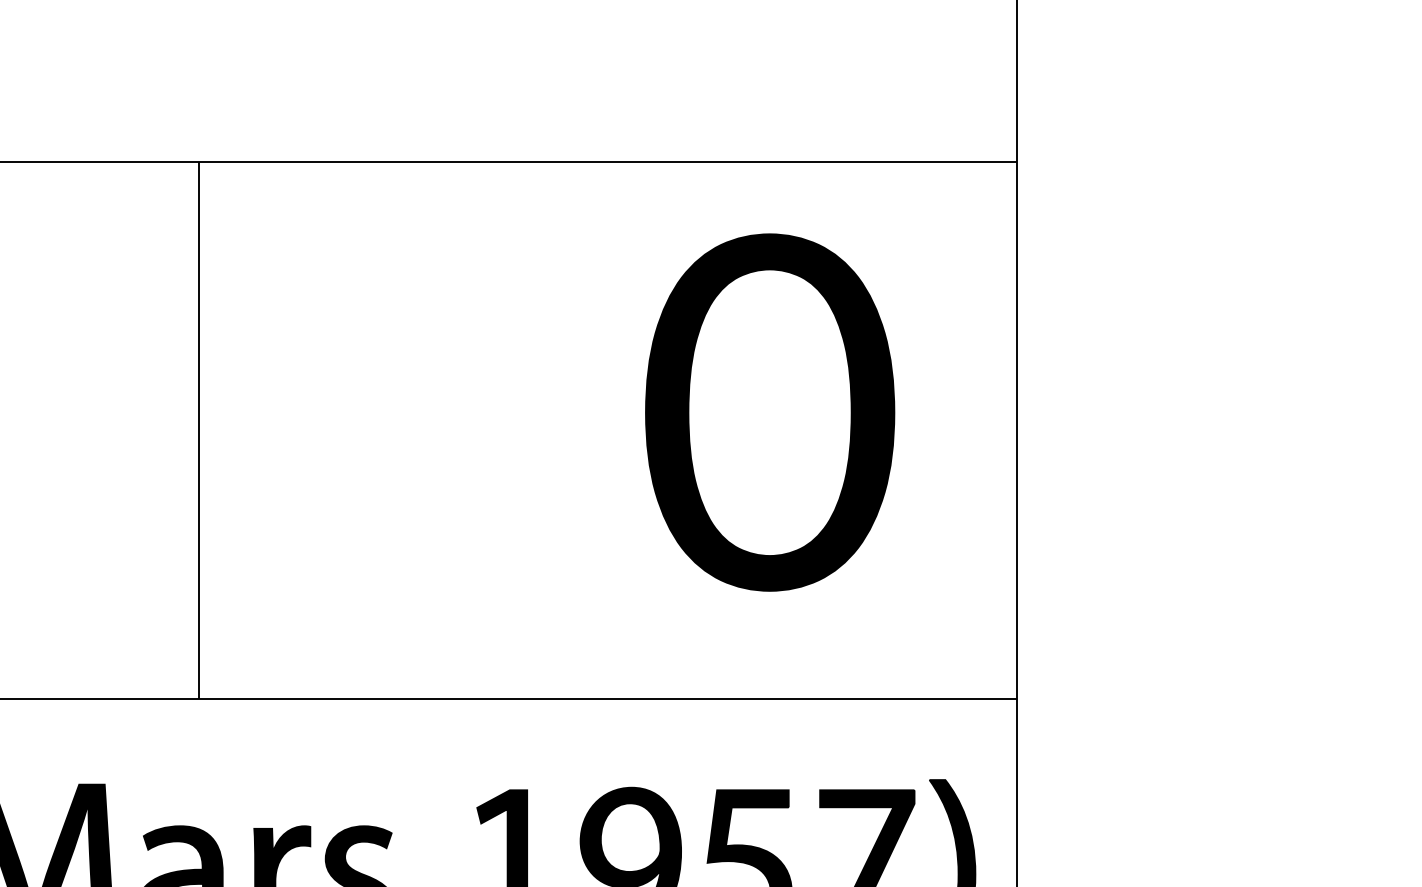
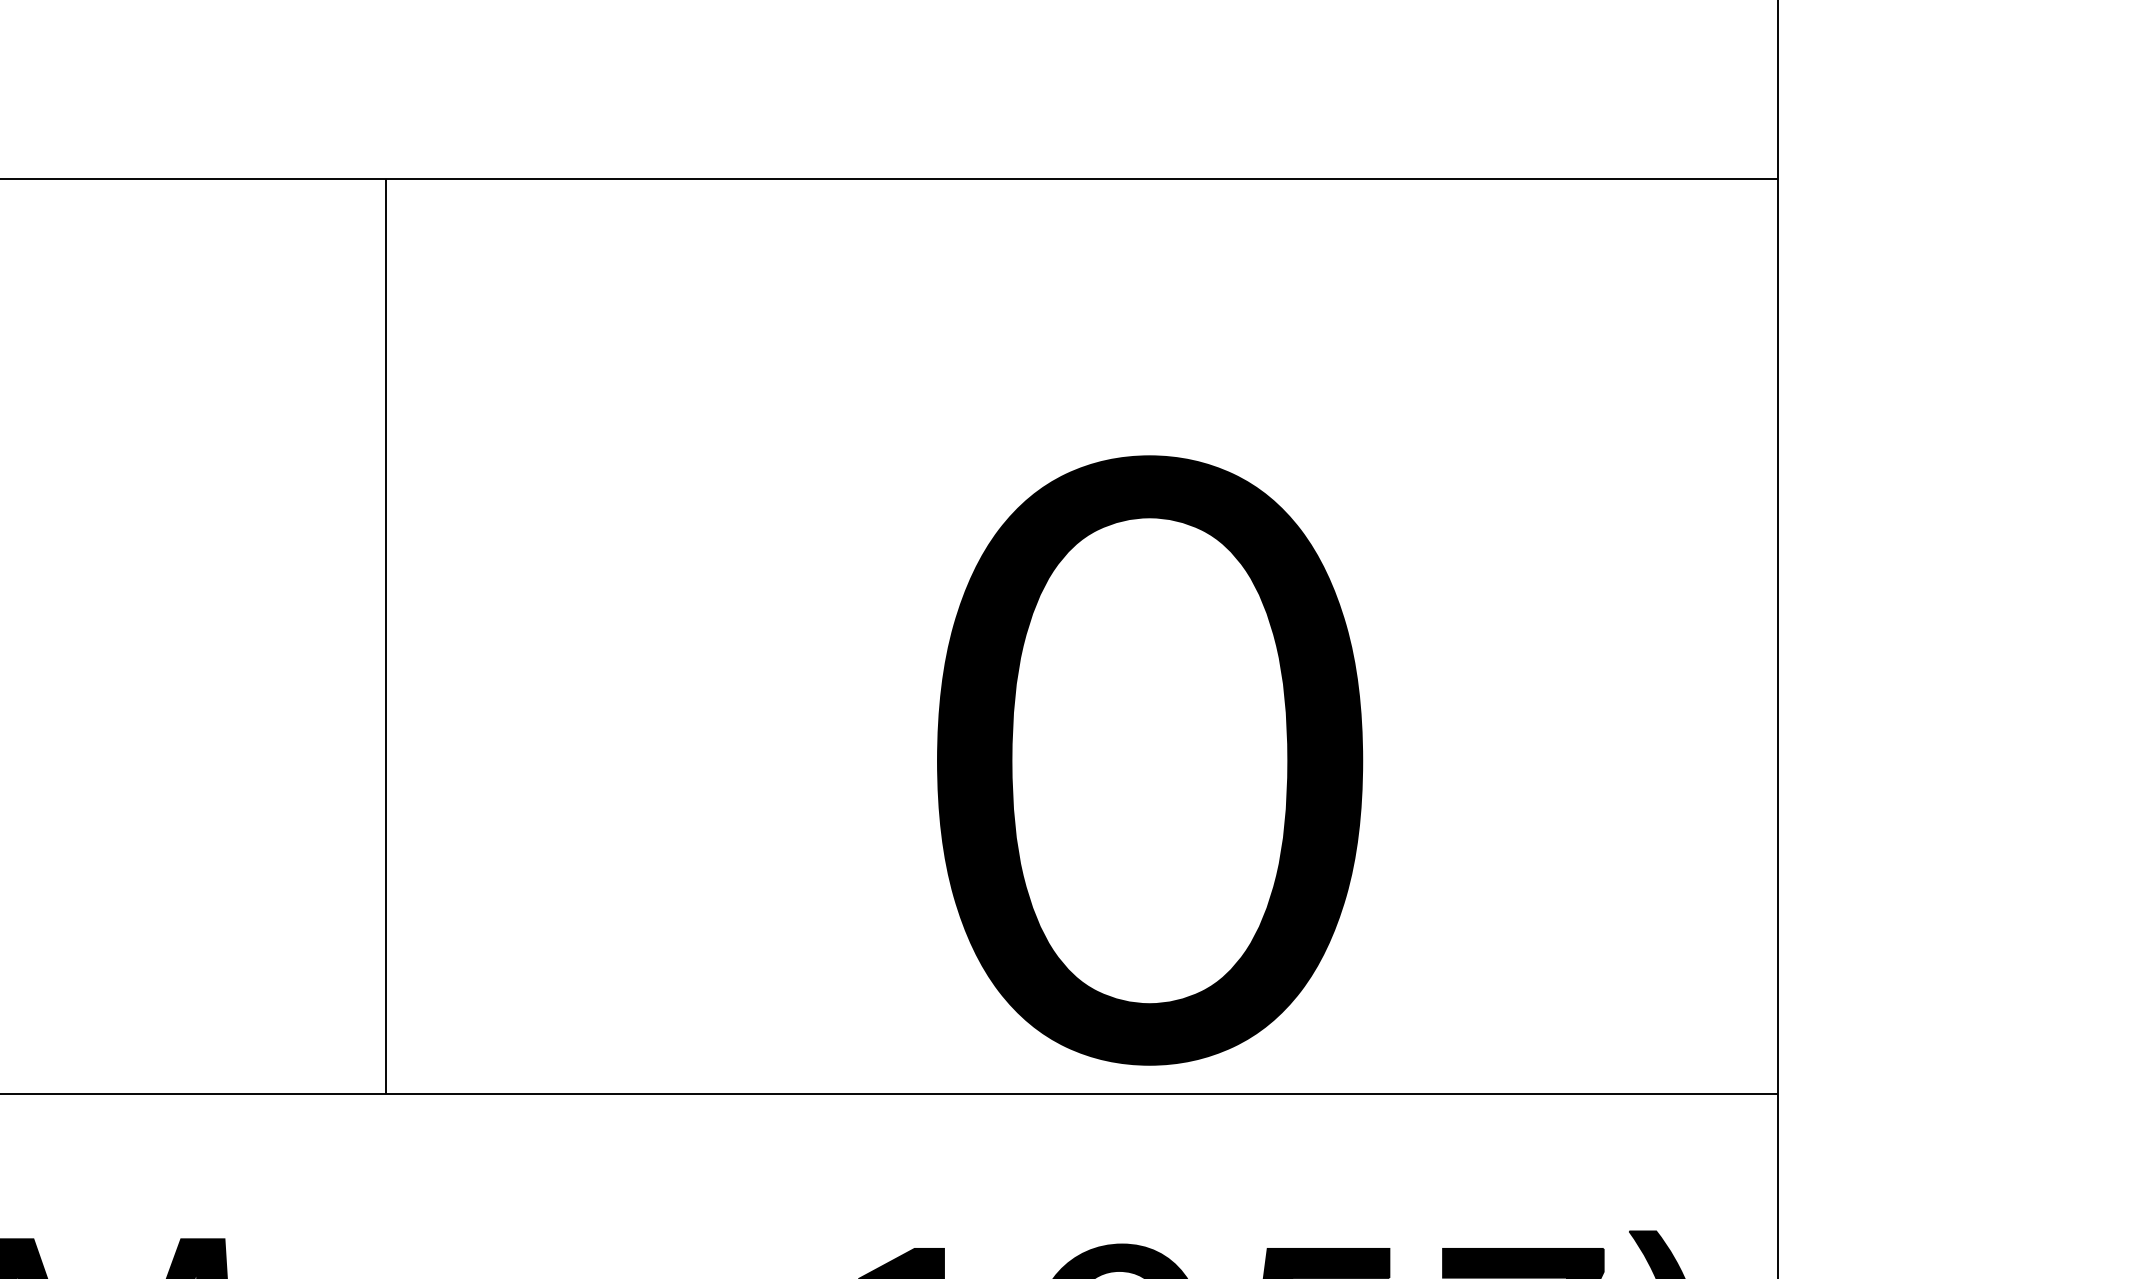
text: (770, 412) -> (1150, 760), moved

